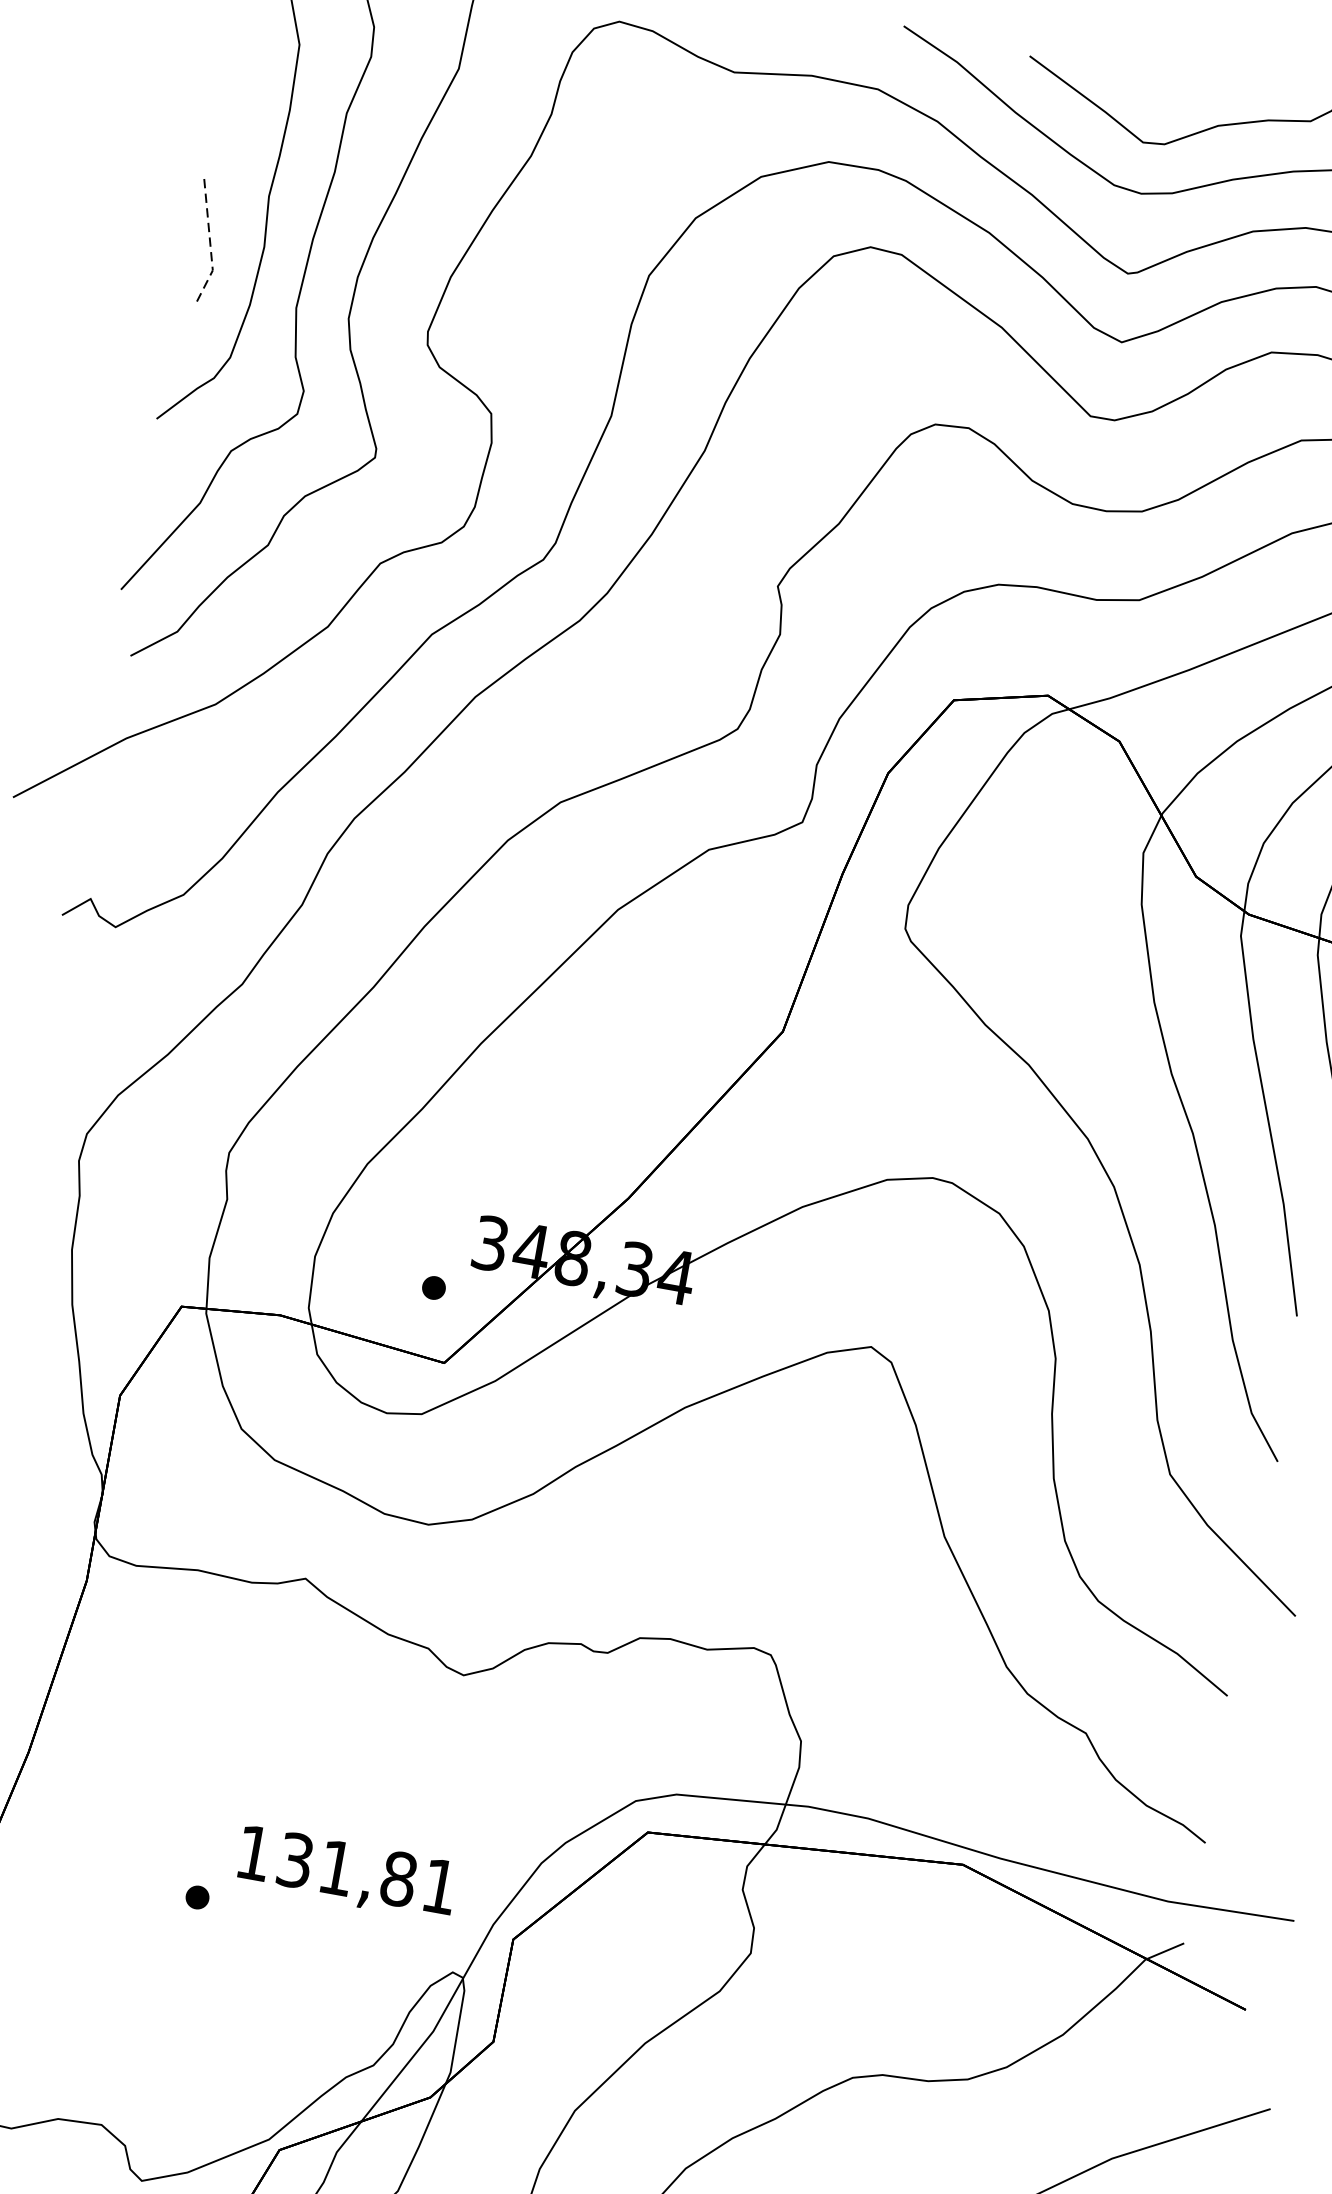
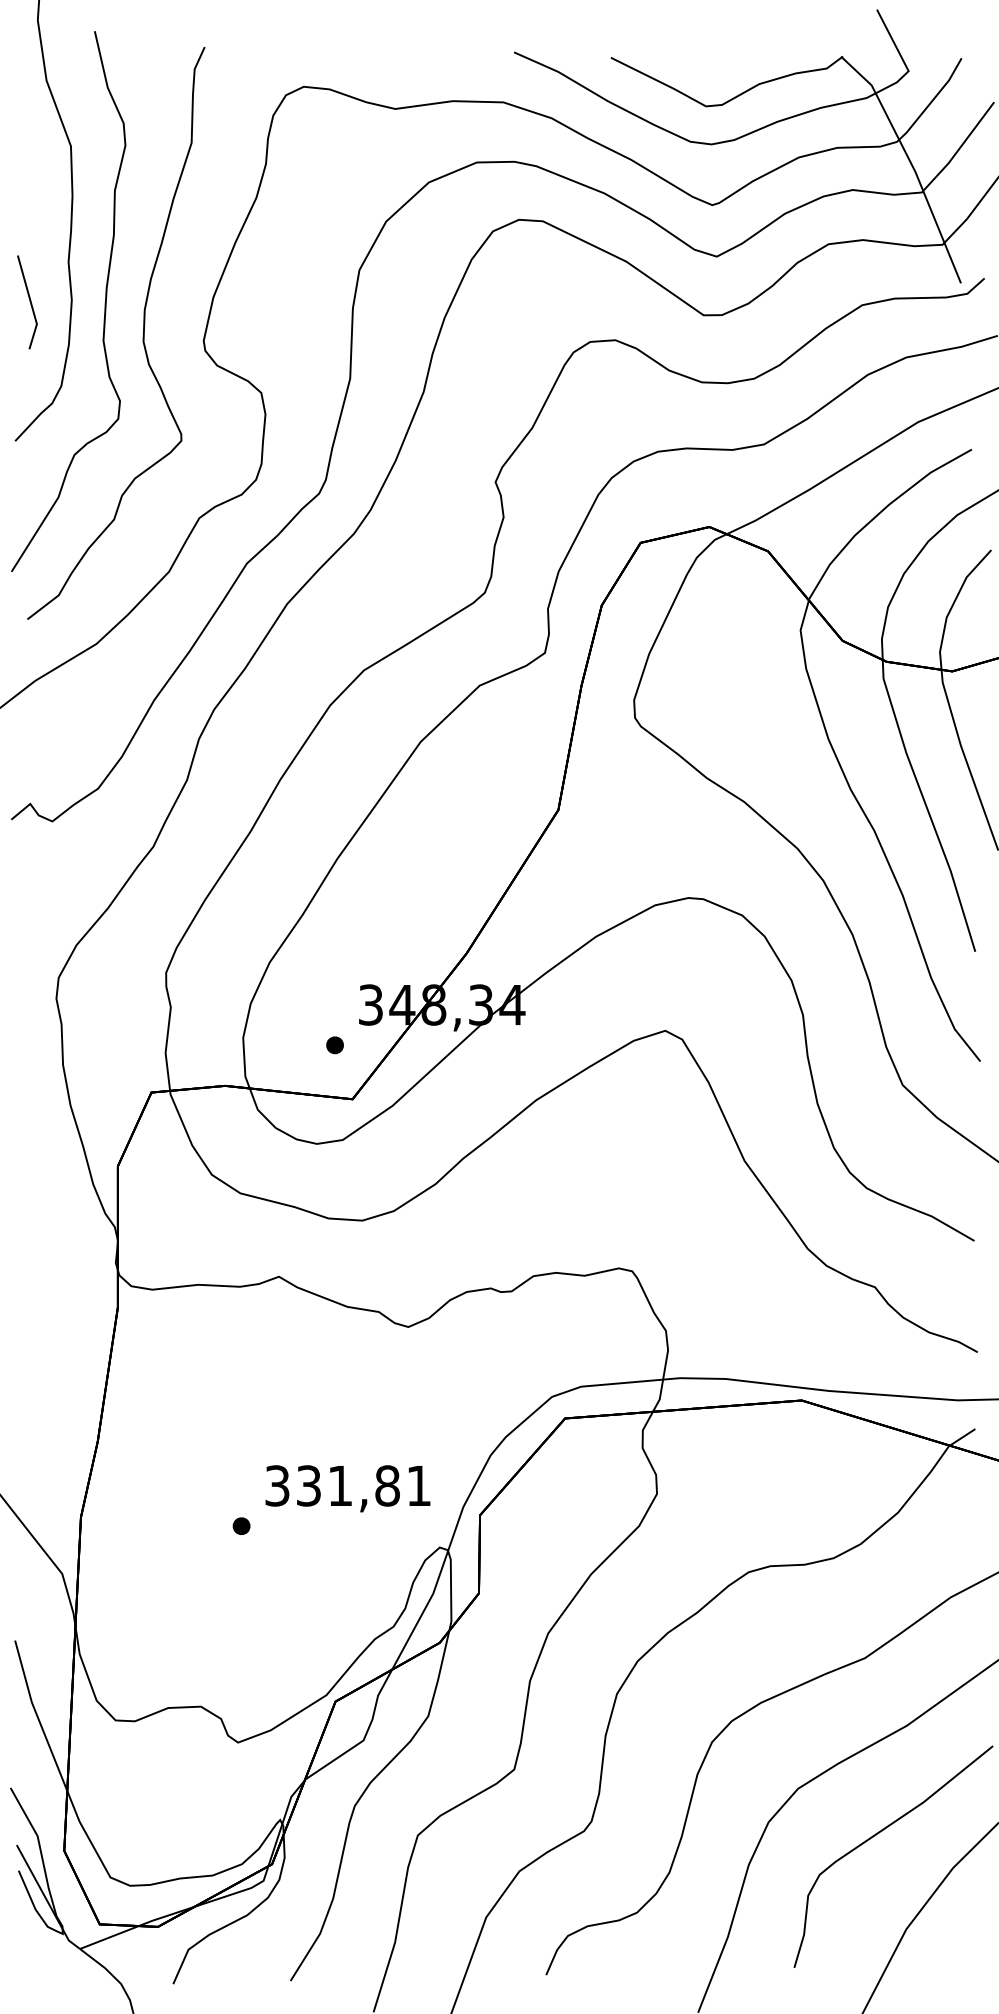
line: (210, 241) -> (31, 303), dashed -> solid
text: (254, 1852) -> (277, 1485), 131,81 -> 331,81

